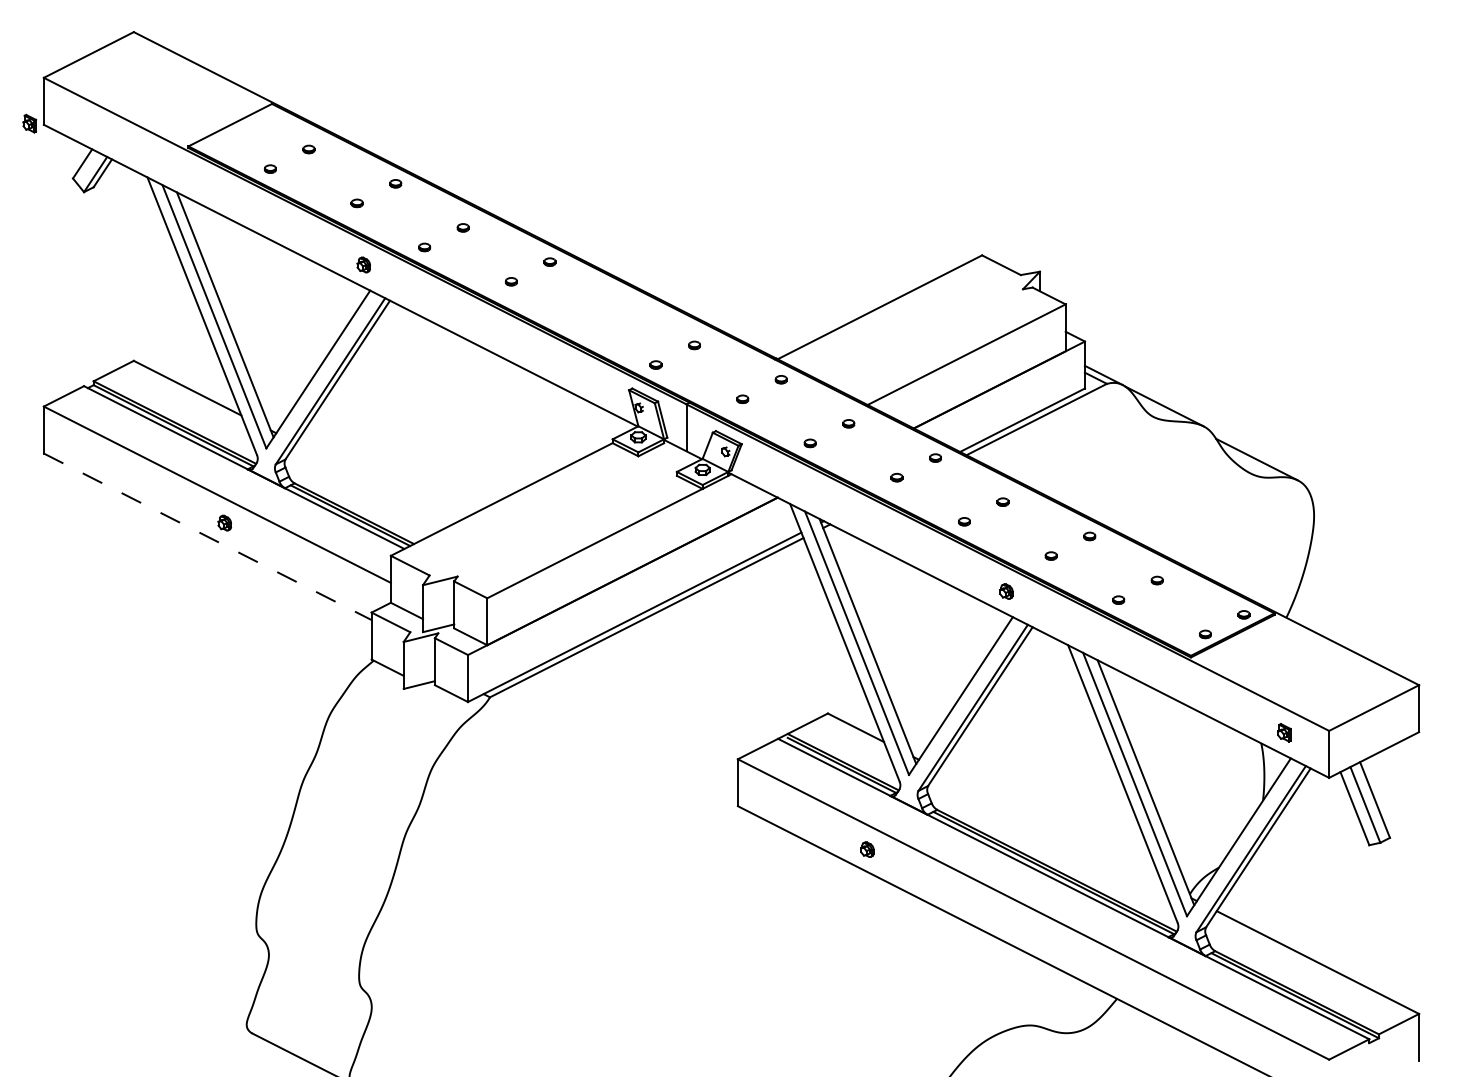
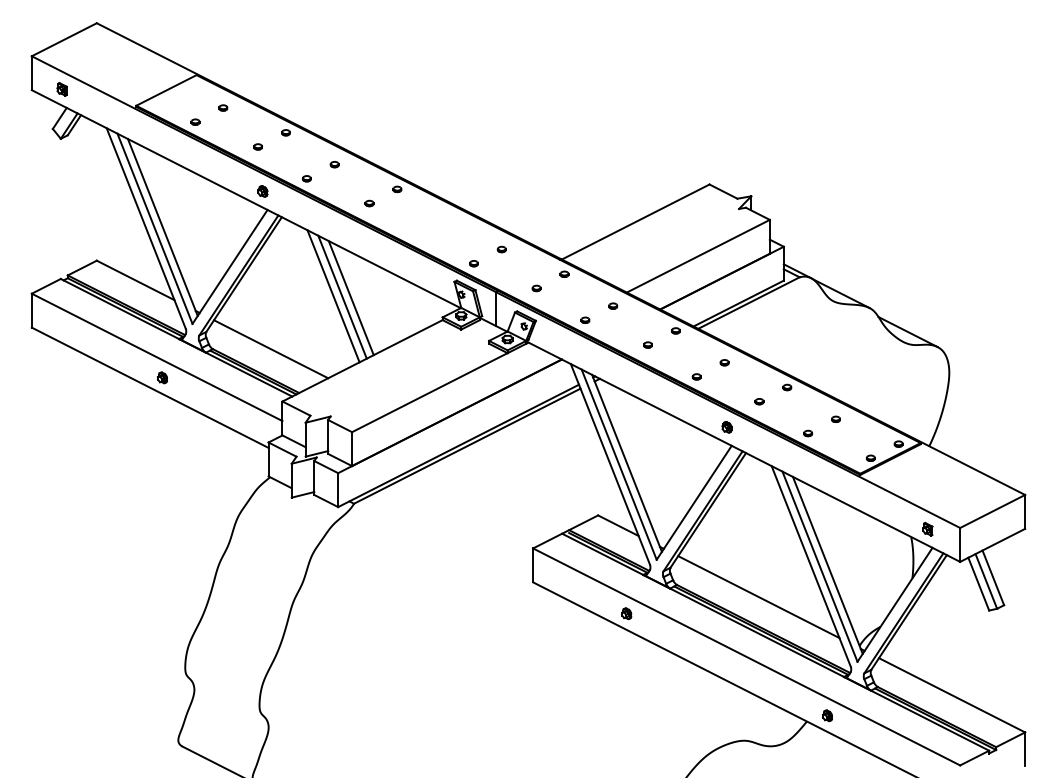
part: (29, 123) -> (61, 89), moved
line: (461, 409) -> (333, 295), added
line: (473, 411) -> (342, 297), added
line: (485, 412) -> (350, 297), added
line: (375, 483) -> (271, 349), added
line: (207, 536) -> (150, 387), dashed -> solid
line: (1050, 826) -> (758, 597), added
part: (1145, 990) -> (827, 715), added

